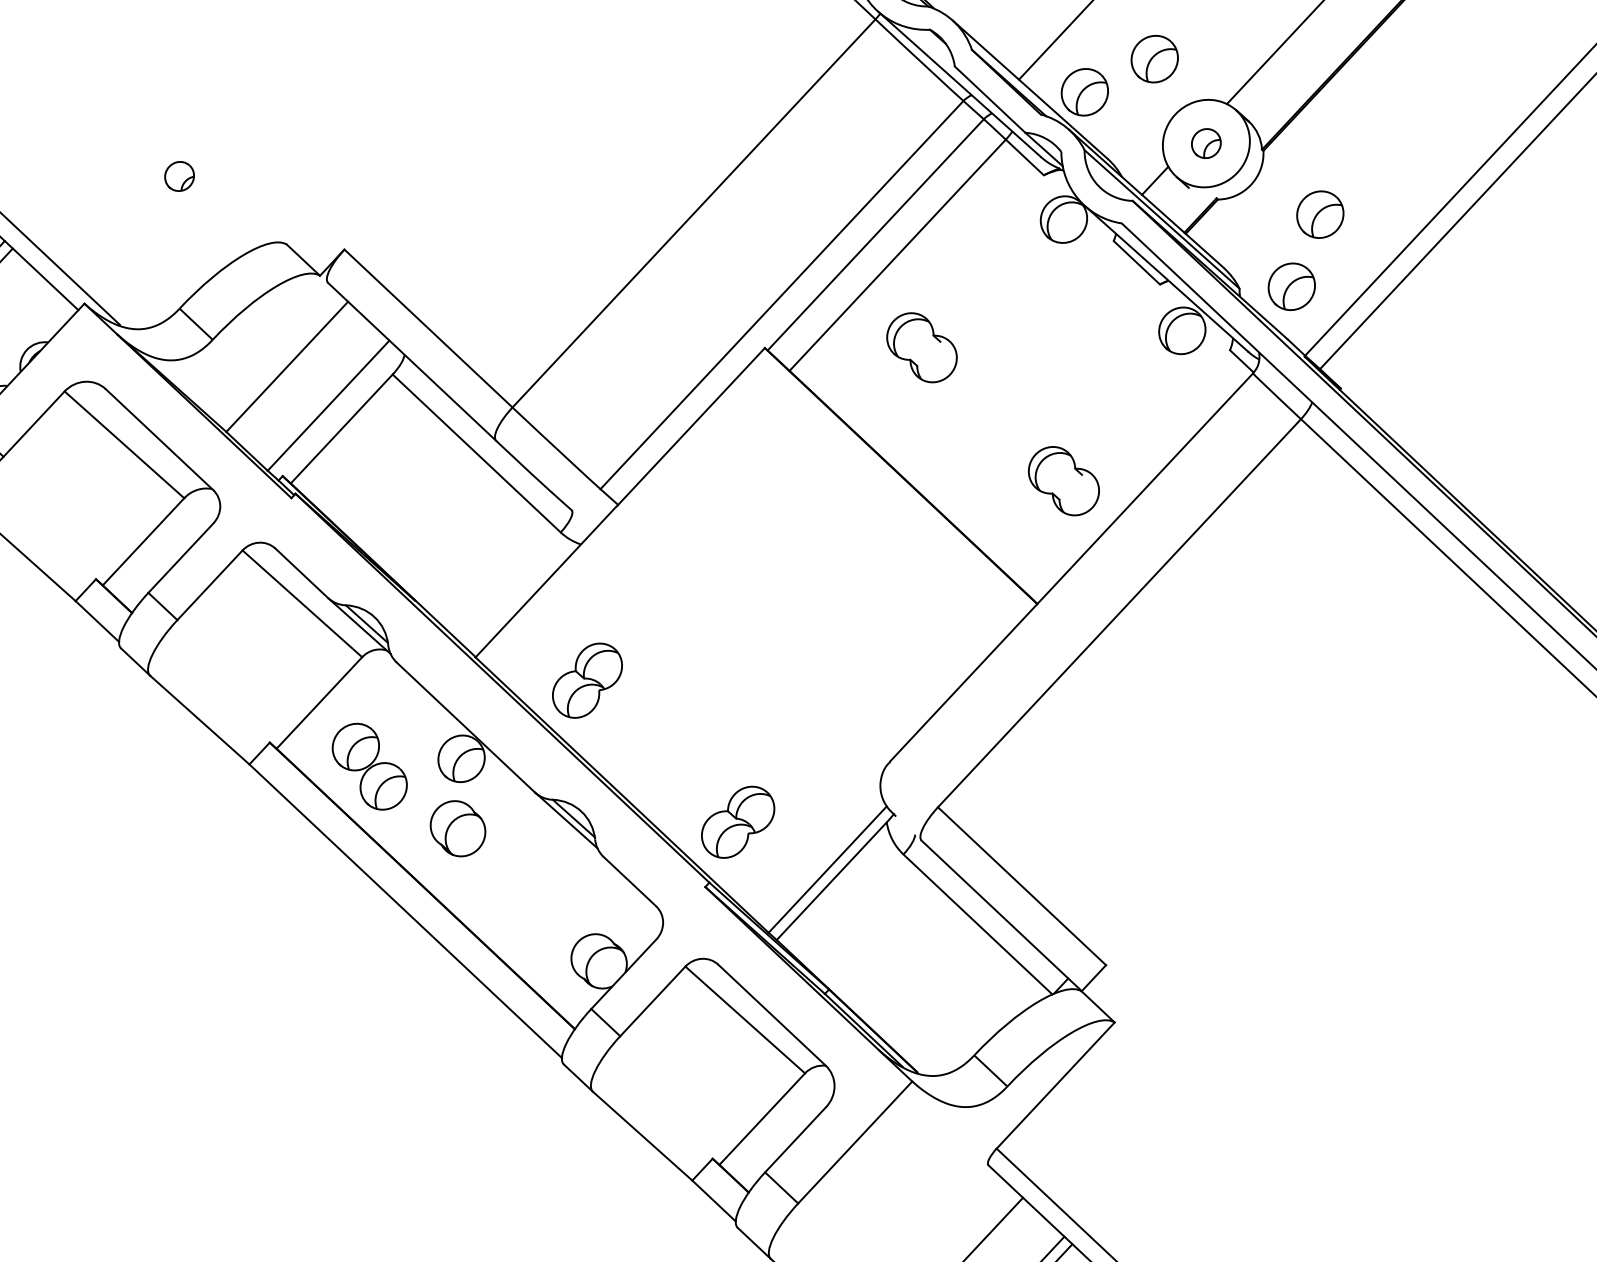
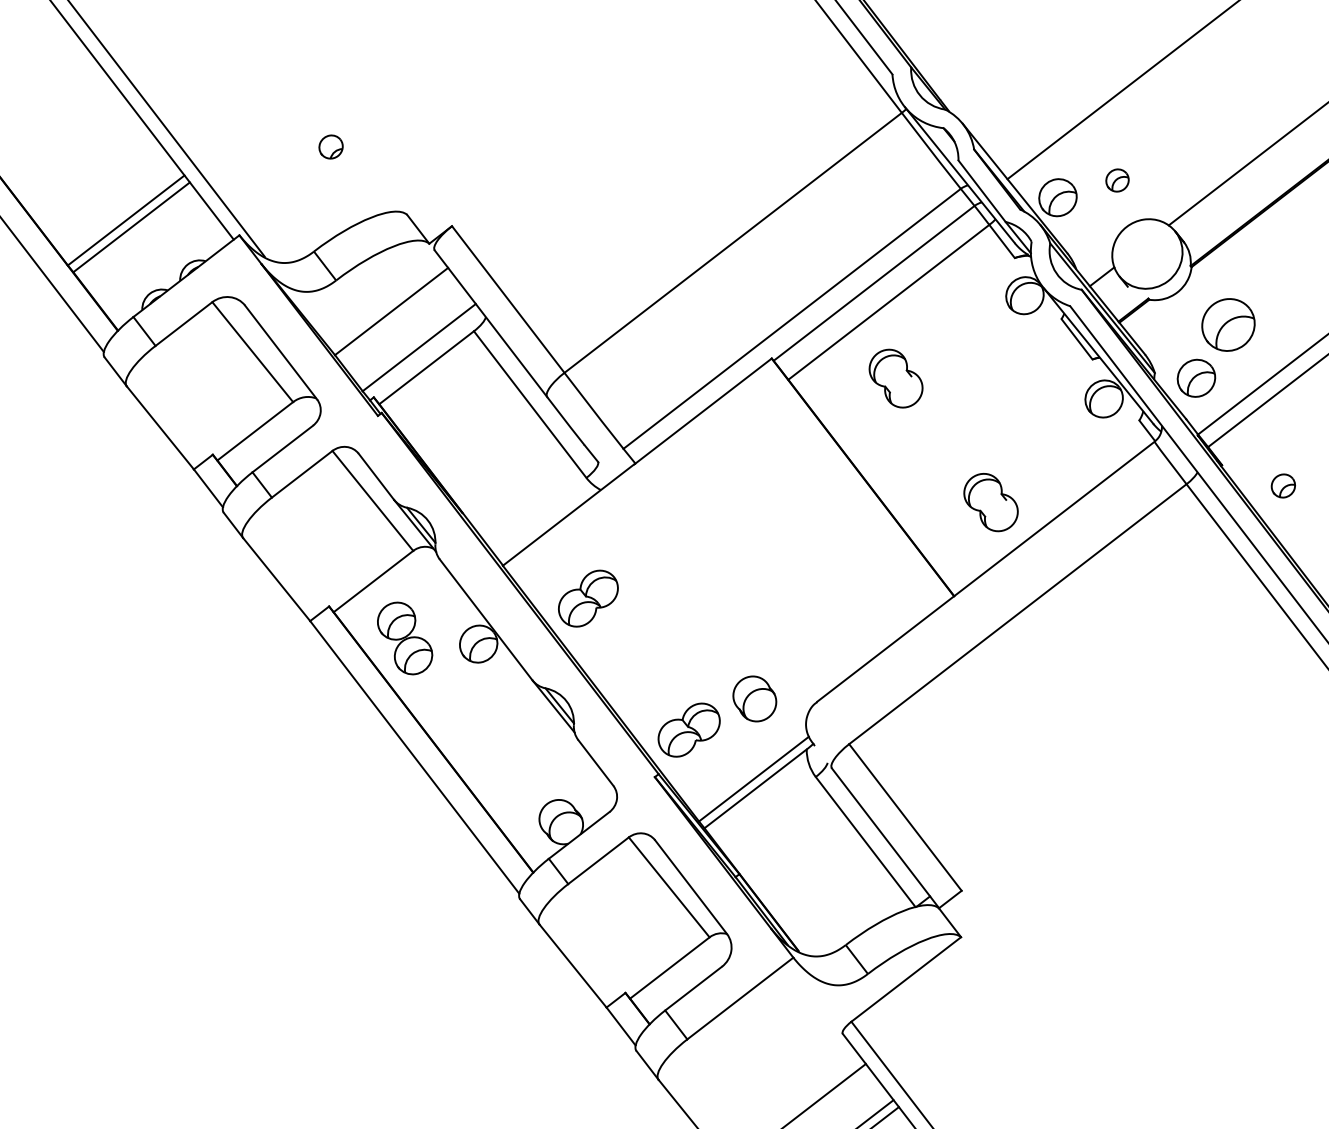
part: (1154, 59) -> (1117, 180), size x0.6
part: (1205, 143) -> (1282, 485), moved
part: (1319, 214) -> (1227, 324), size x1.4
part: (457, 828) -> (754, 698), moved

